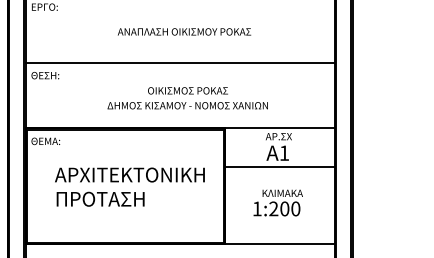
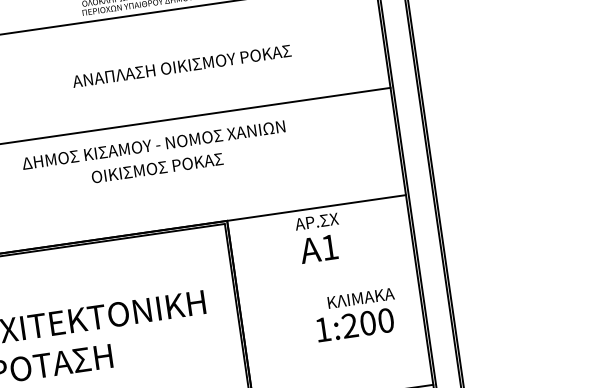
text: (184, 31) -> (181, 65), moved
text: (187, 105) -> (153, 144), moved
line: (279, 167) -> (325, 271), removed
text: (277, 202) -> (354, 314), moved

